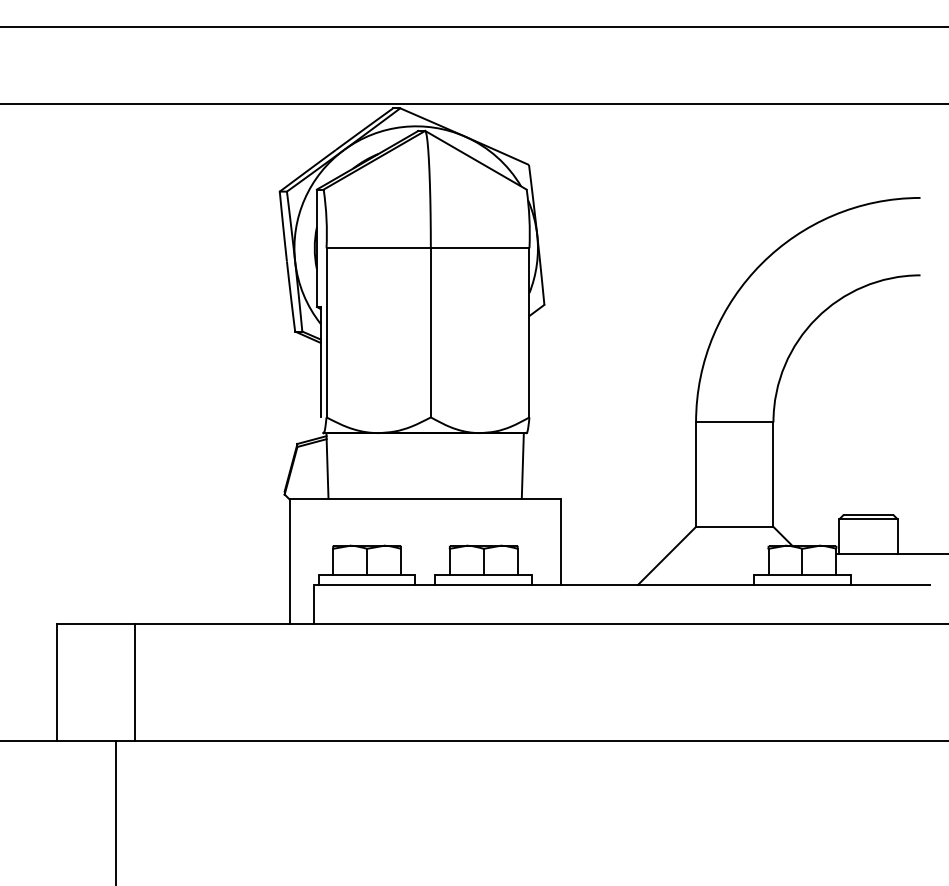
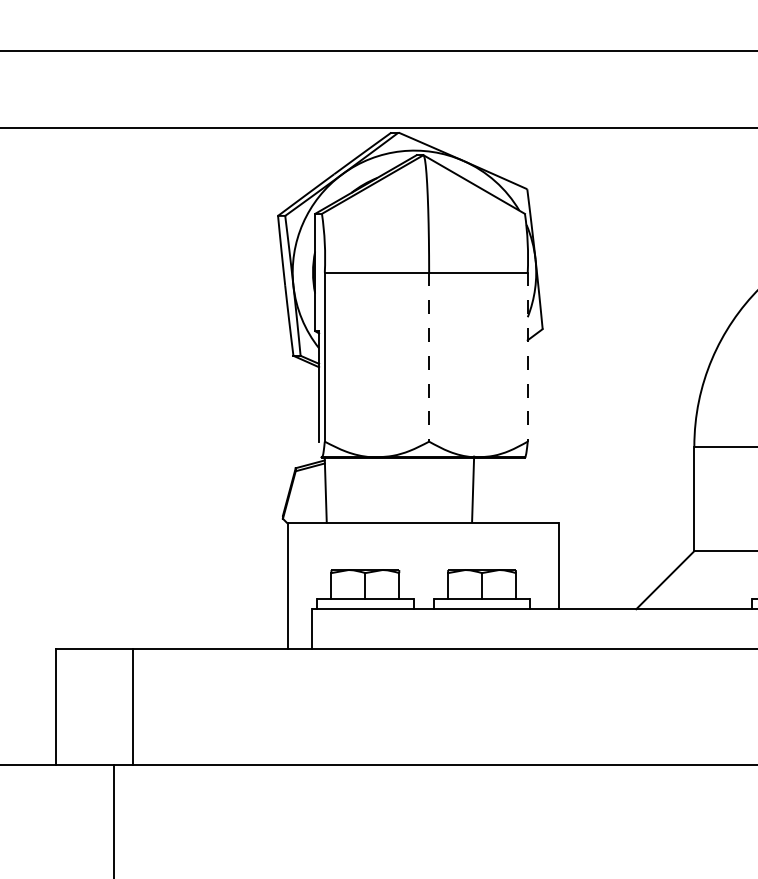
line: (430, 332) -> (428, 356), solid -> dashed
line: (529, 332) -> (527, 356), solid -> dashed
line: (522, 465) -> (472, 488), moved

